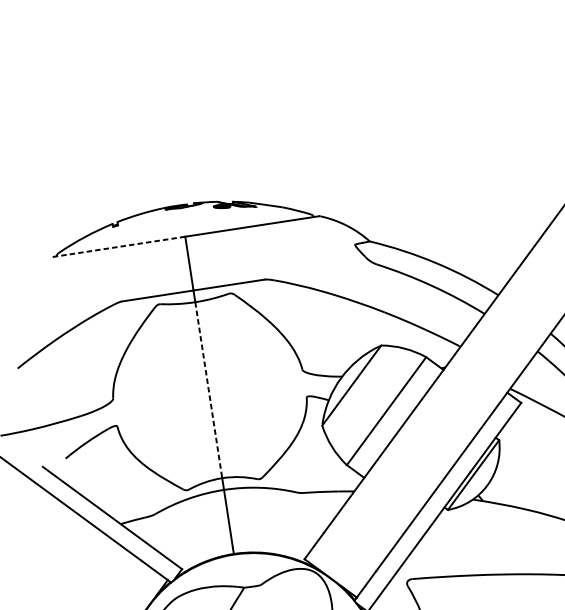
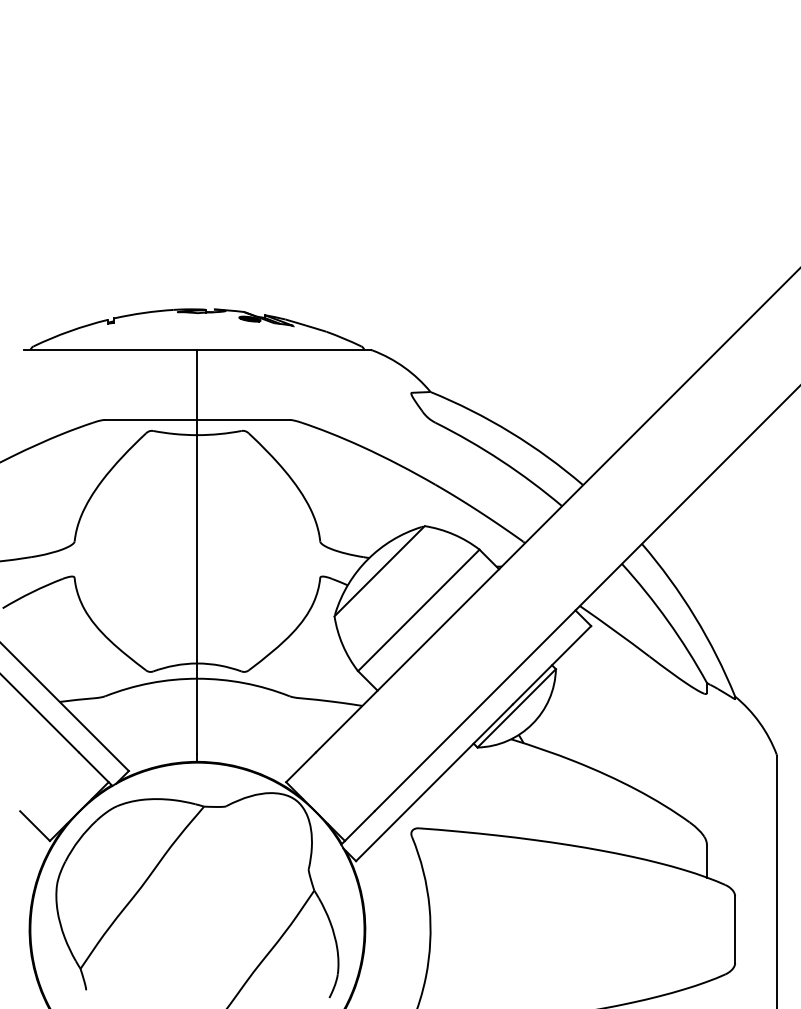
line: (118, 247) -> (110, 350), dashed -> solid
line: (208, 390) -> (197, 549), dashed -> solid

